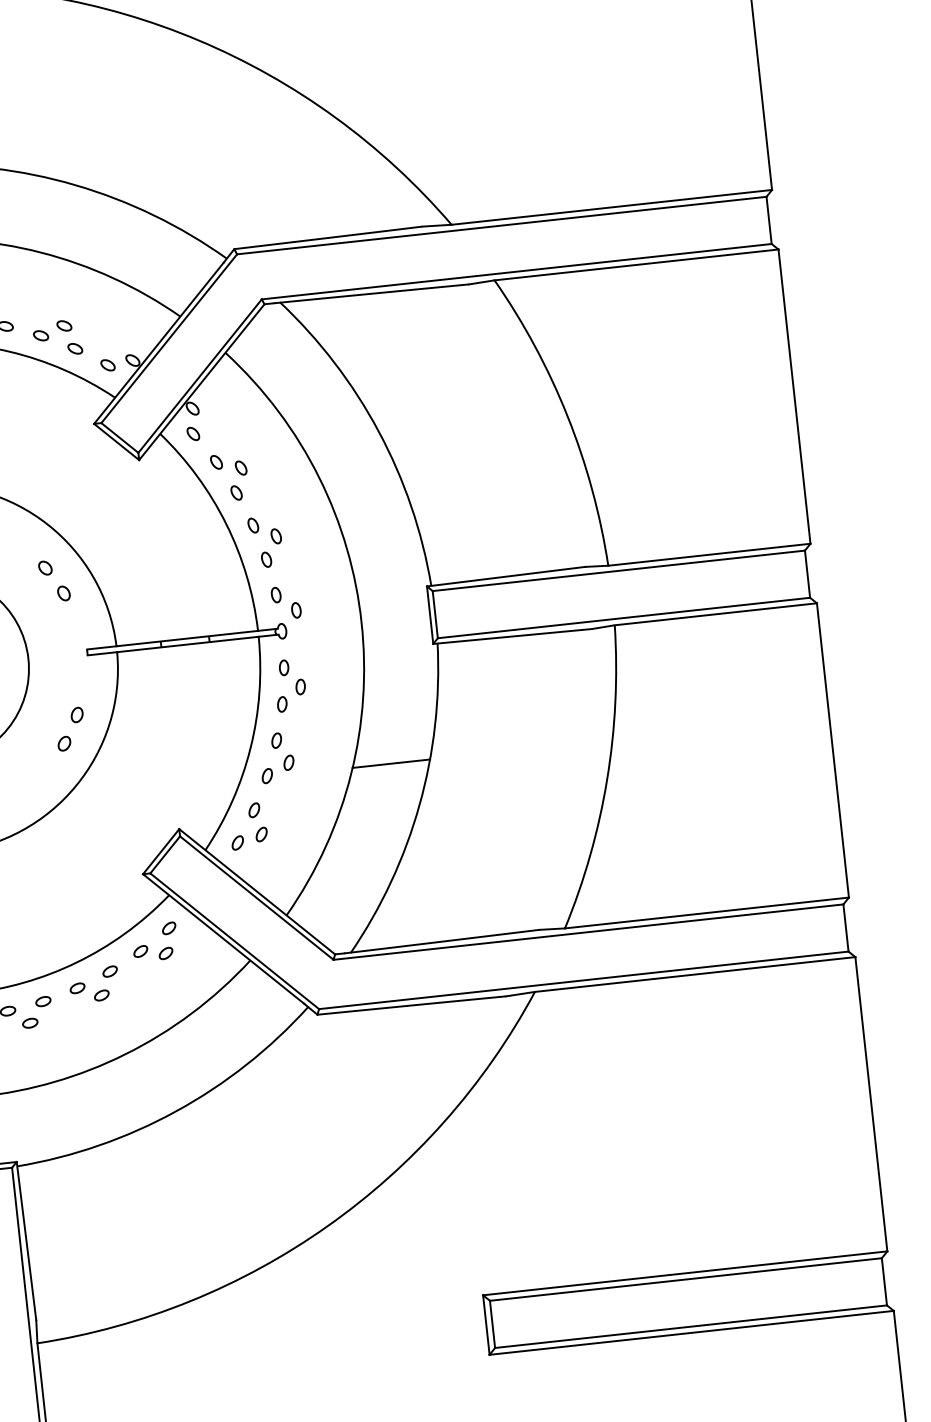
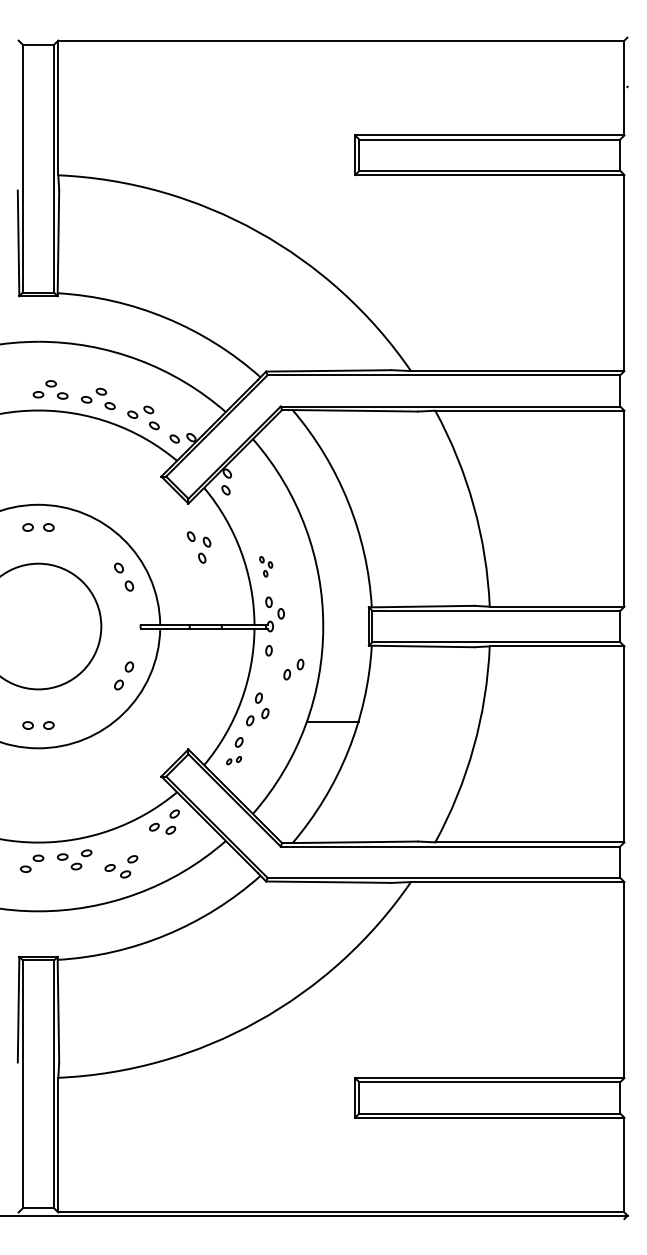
part: (229, 477) -> (198, 547), moved
part: (266, 541) -> (266, 566), size x0.6
part: (290, 695) -> (293, 669), moved
part: (248, 838) -> (233, 760), size x0.6
part: (94, 984) -> (121, 866), moved

